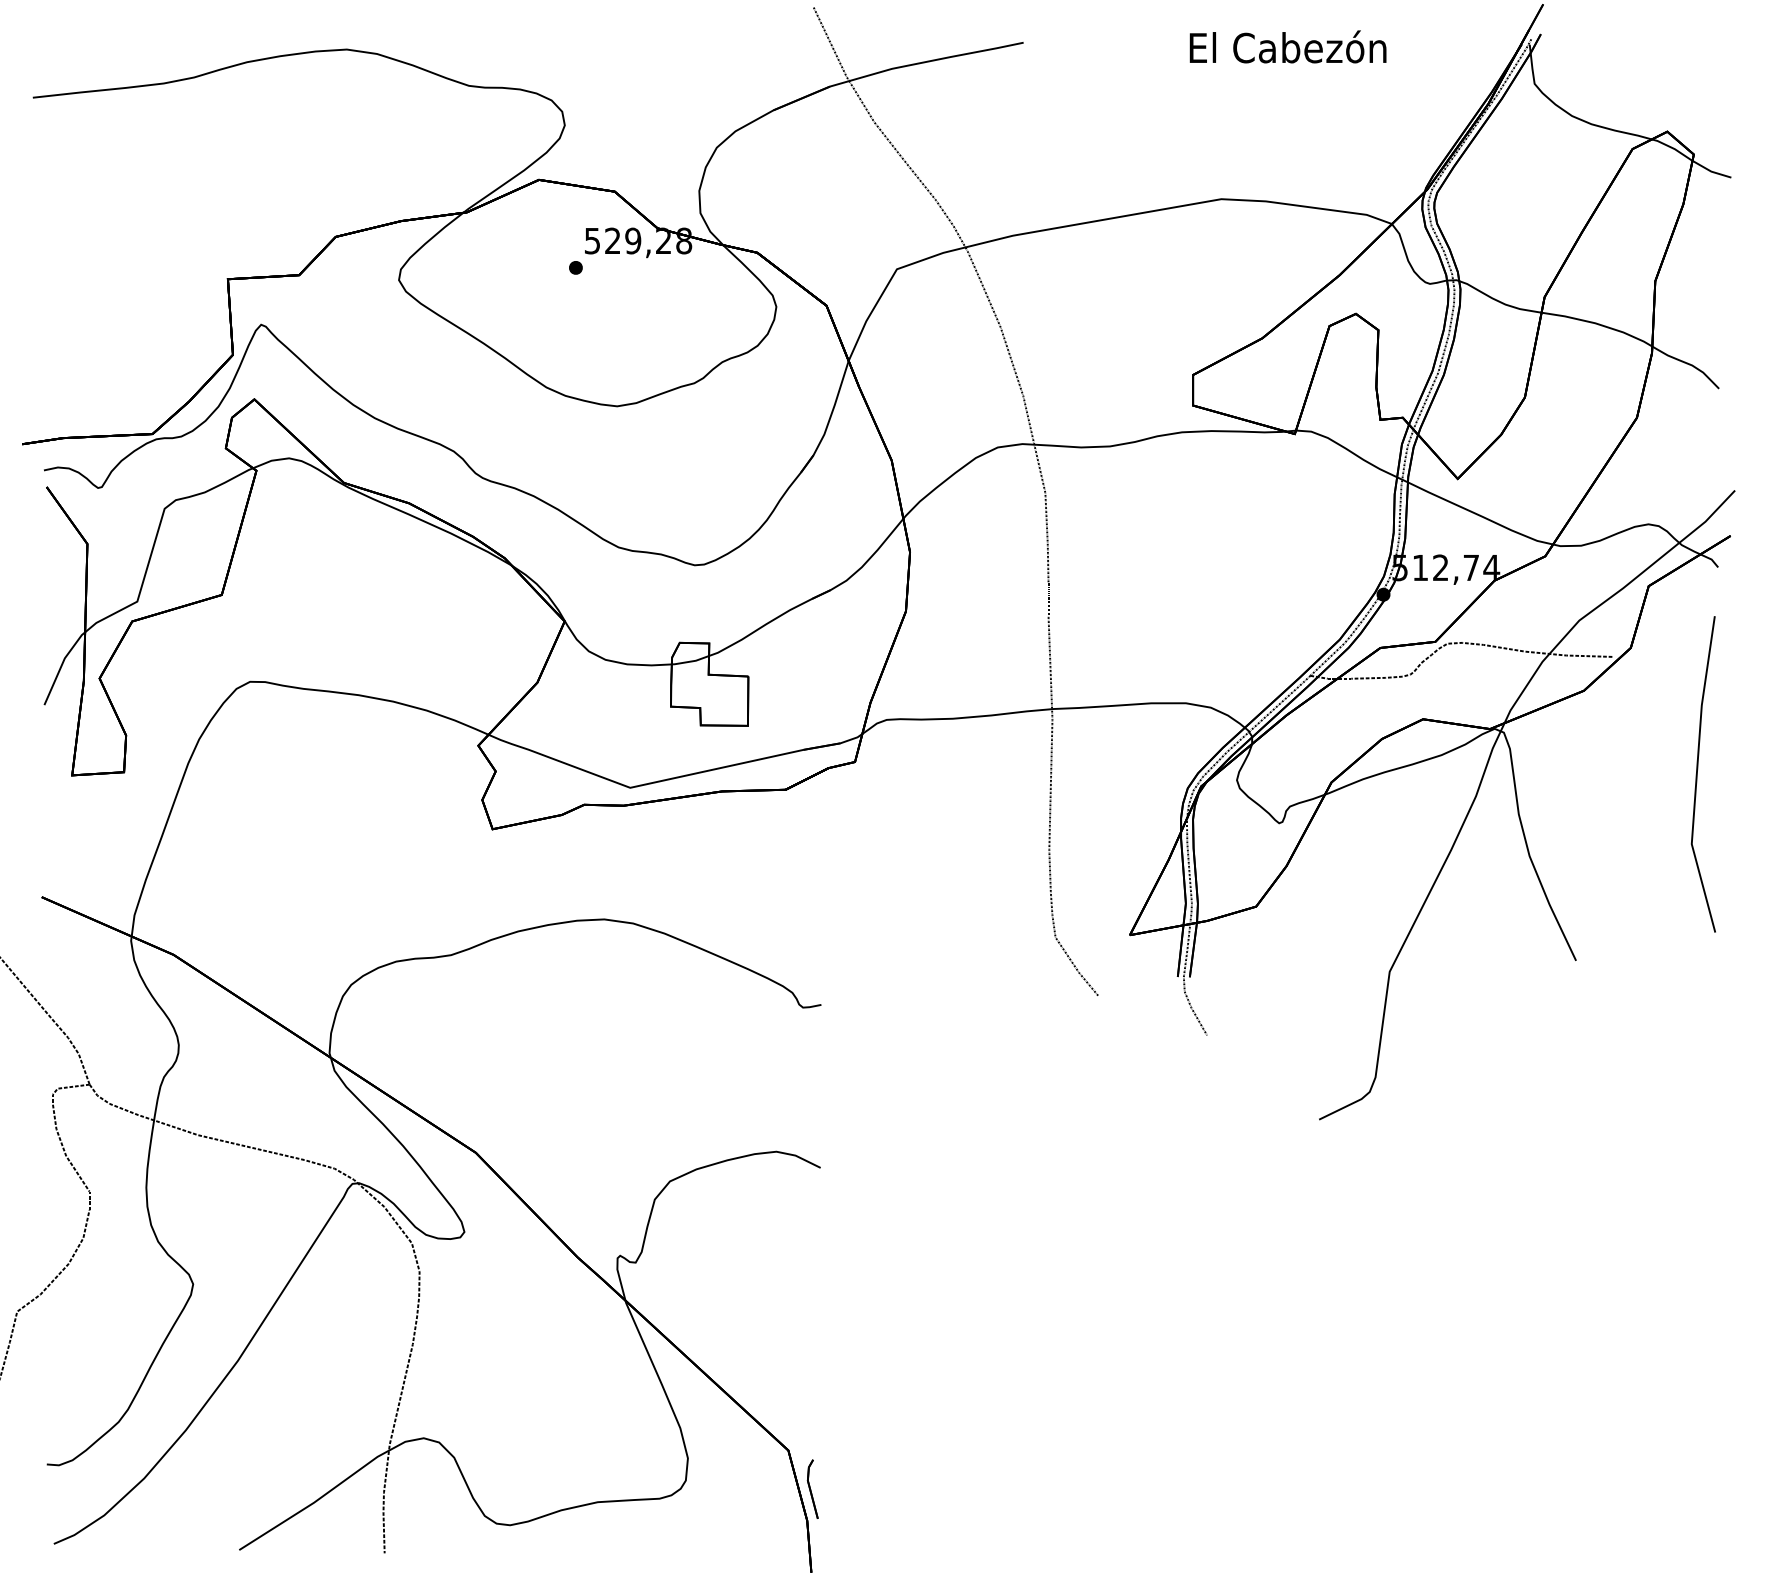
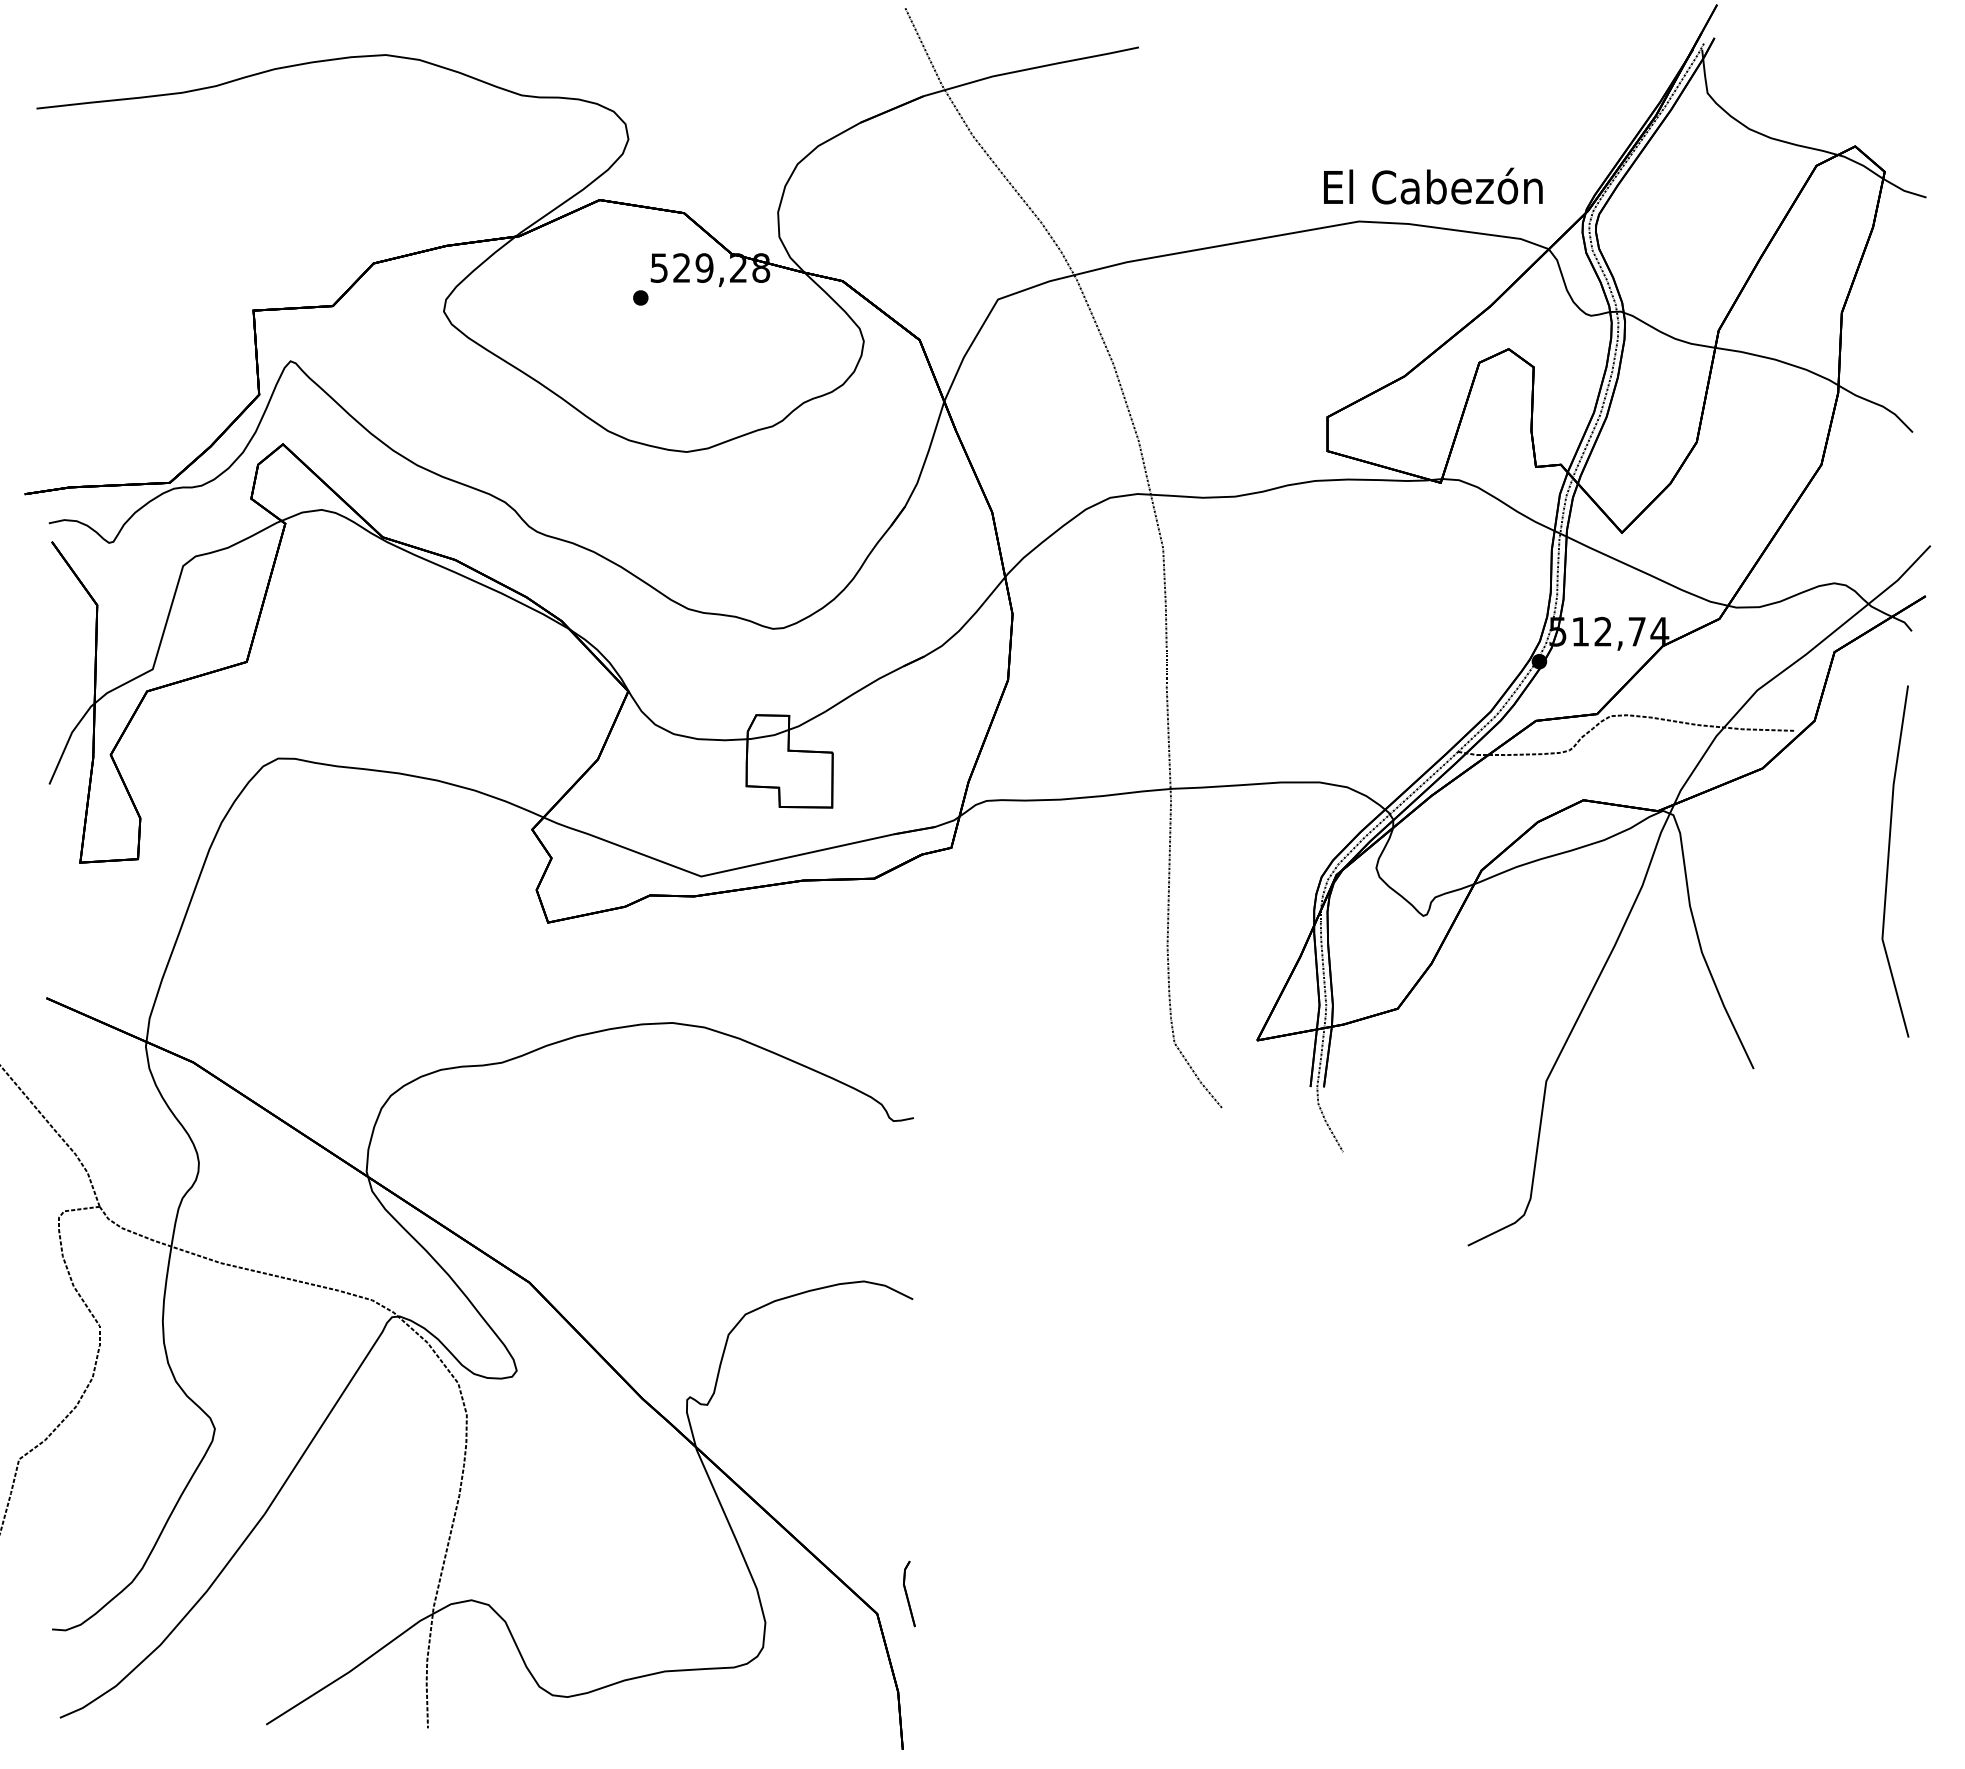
text: (1288, 46) -> (1433, 185), moved
part: (812, 1488) -> (909, 1593), moved

